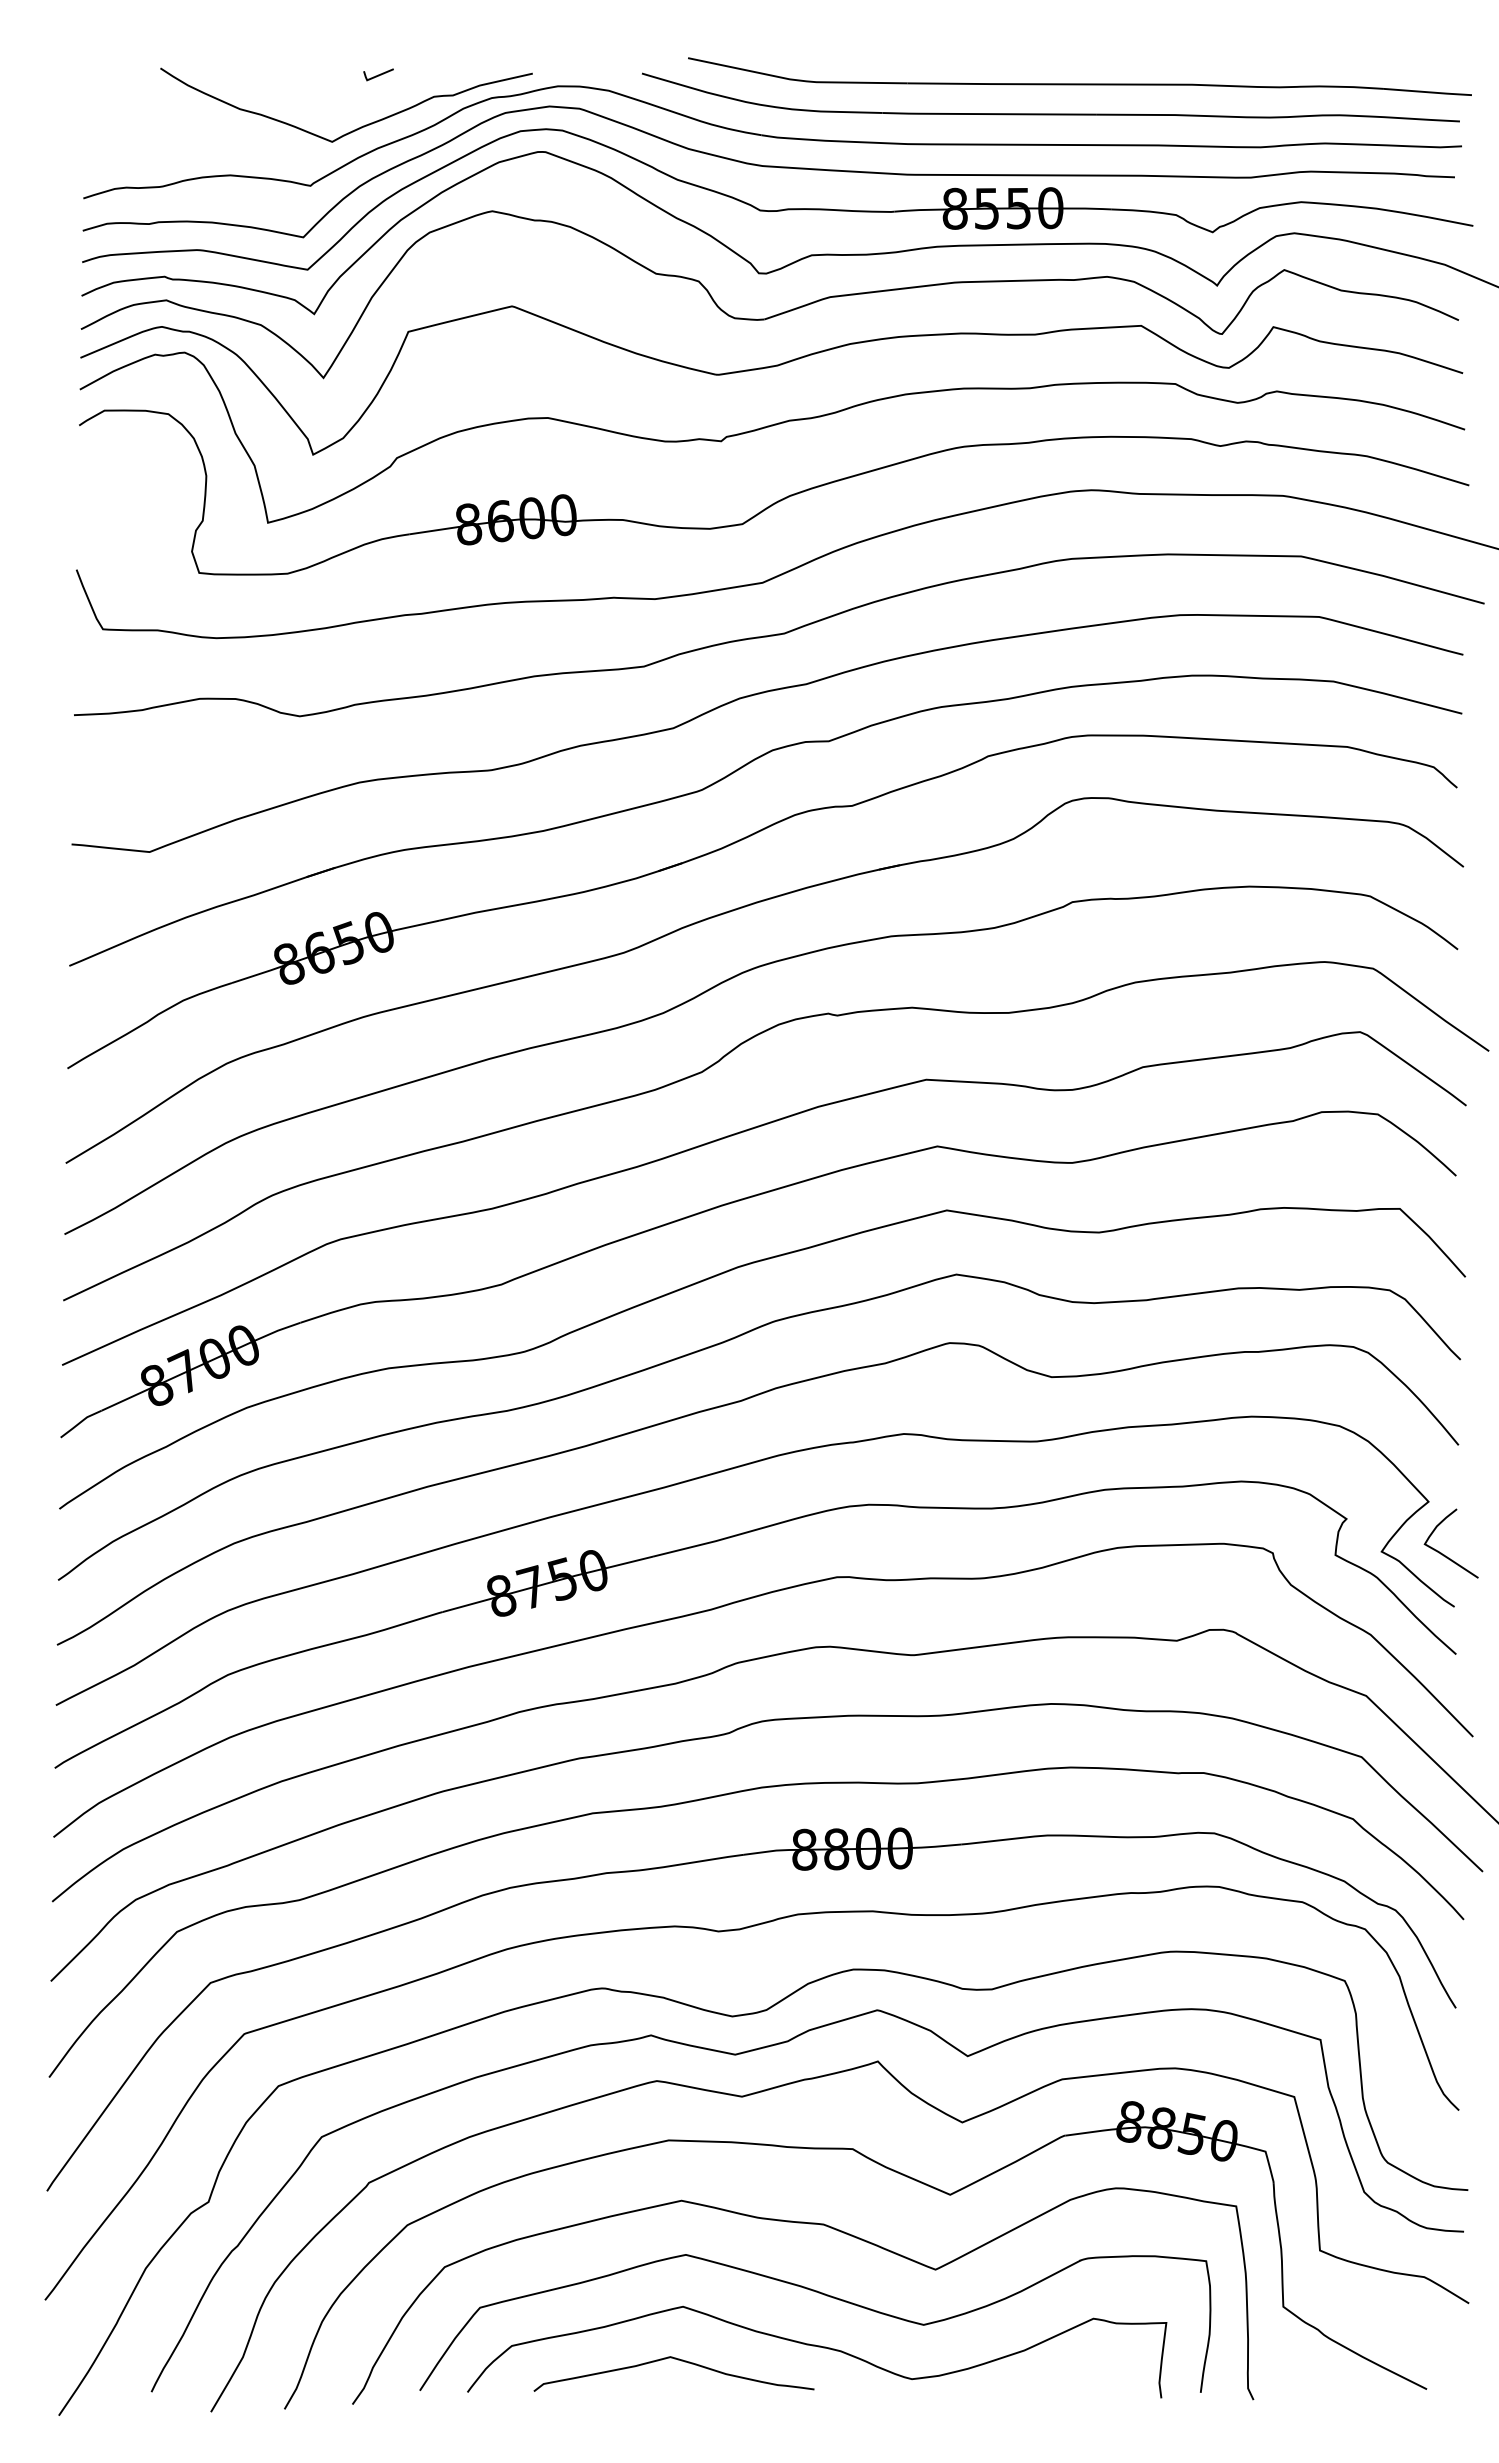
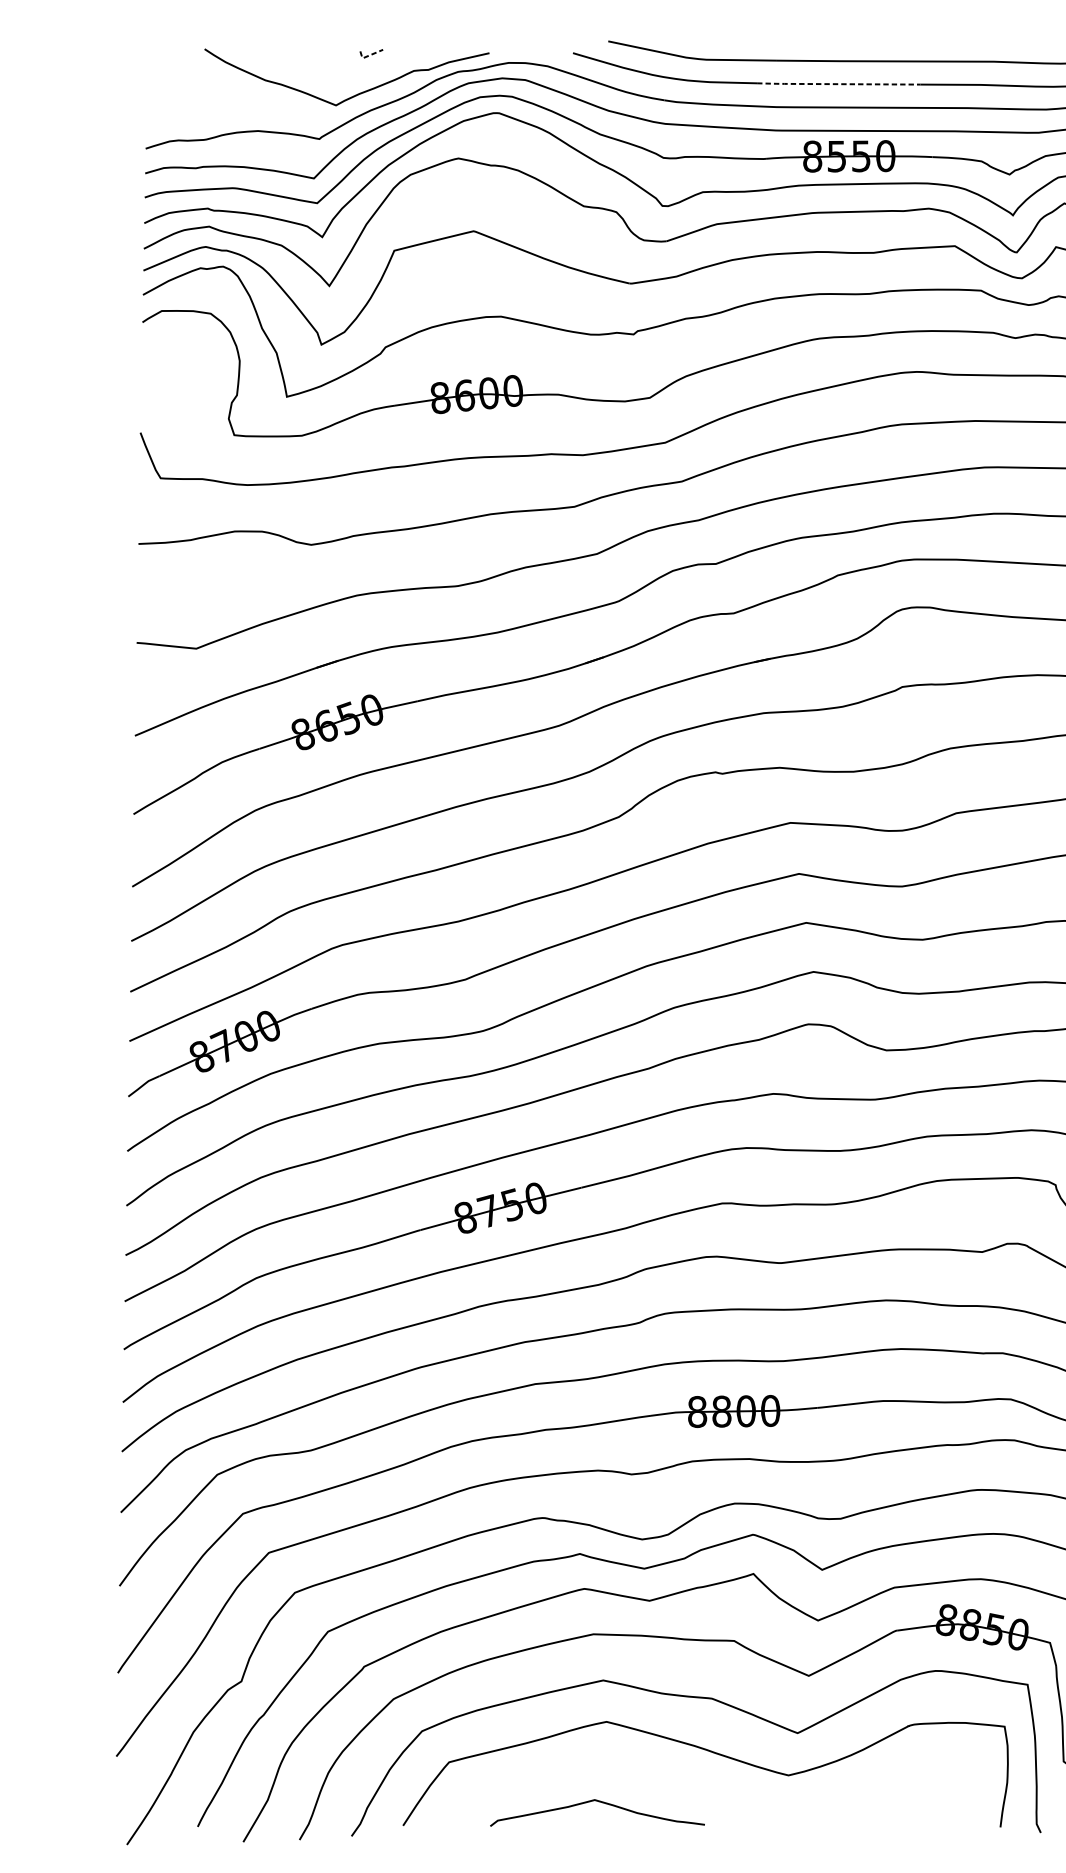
line: (374, 77) -> (368, 56), solid -> dashed
line: (988, 114) -> (838, 84), solid -> dashed
curve: (818, 2347) -> (708, 1792), removed

